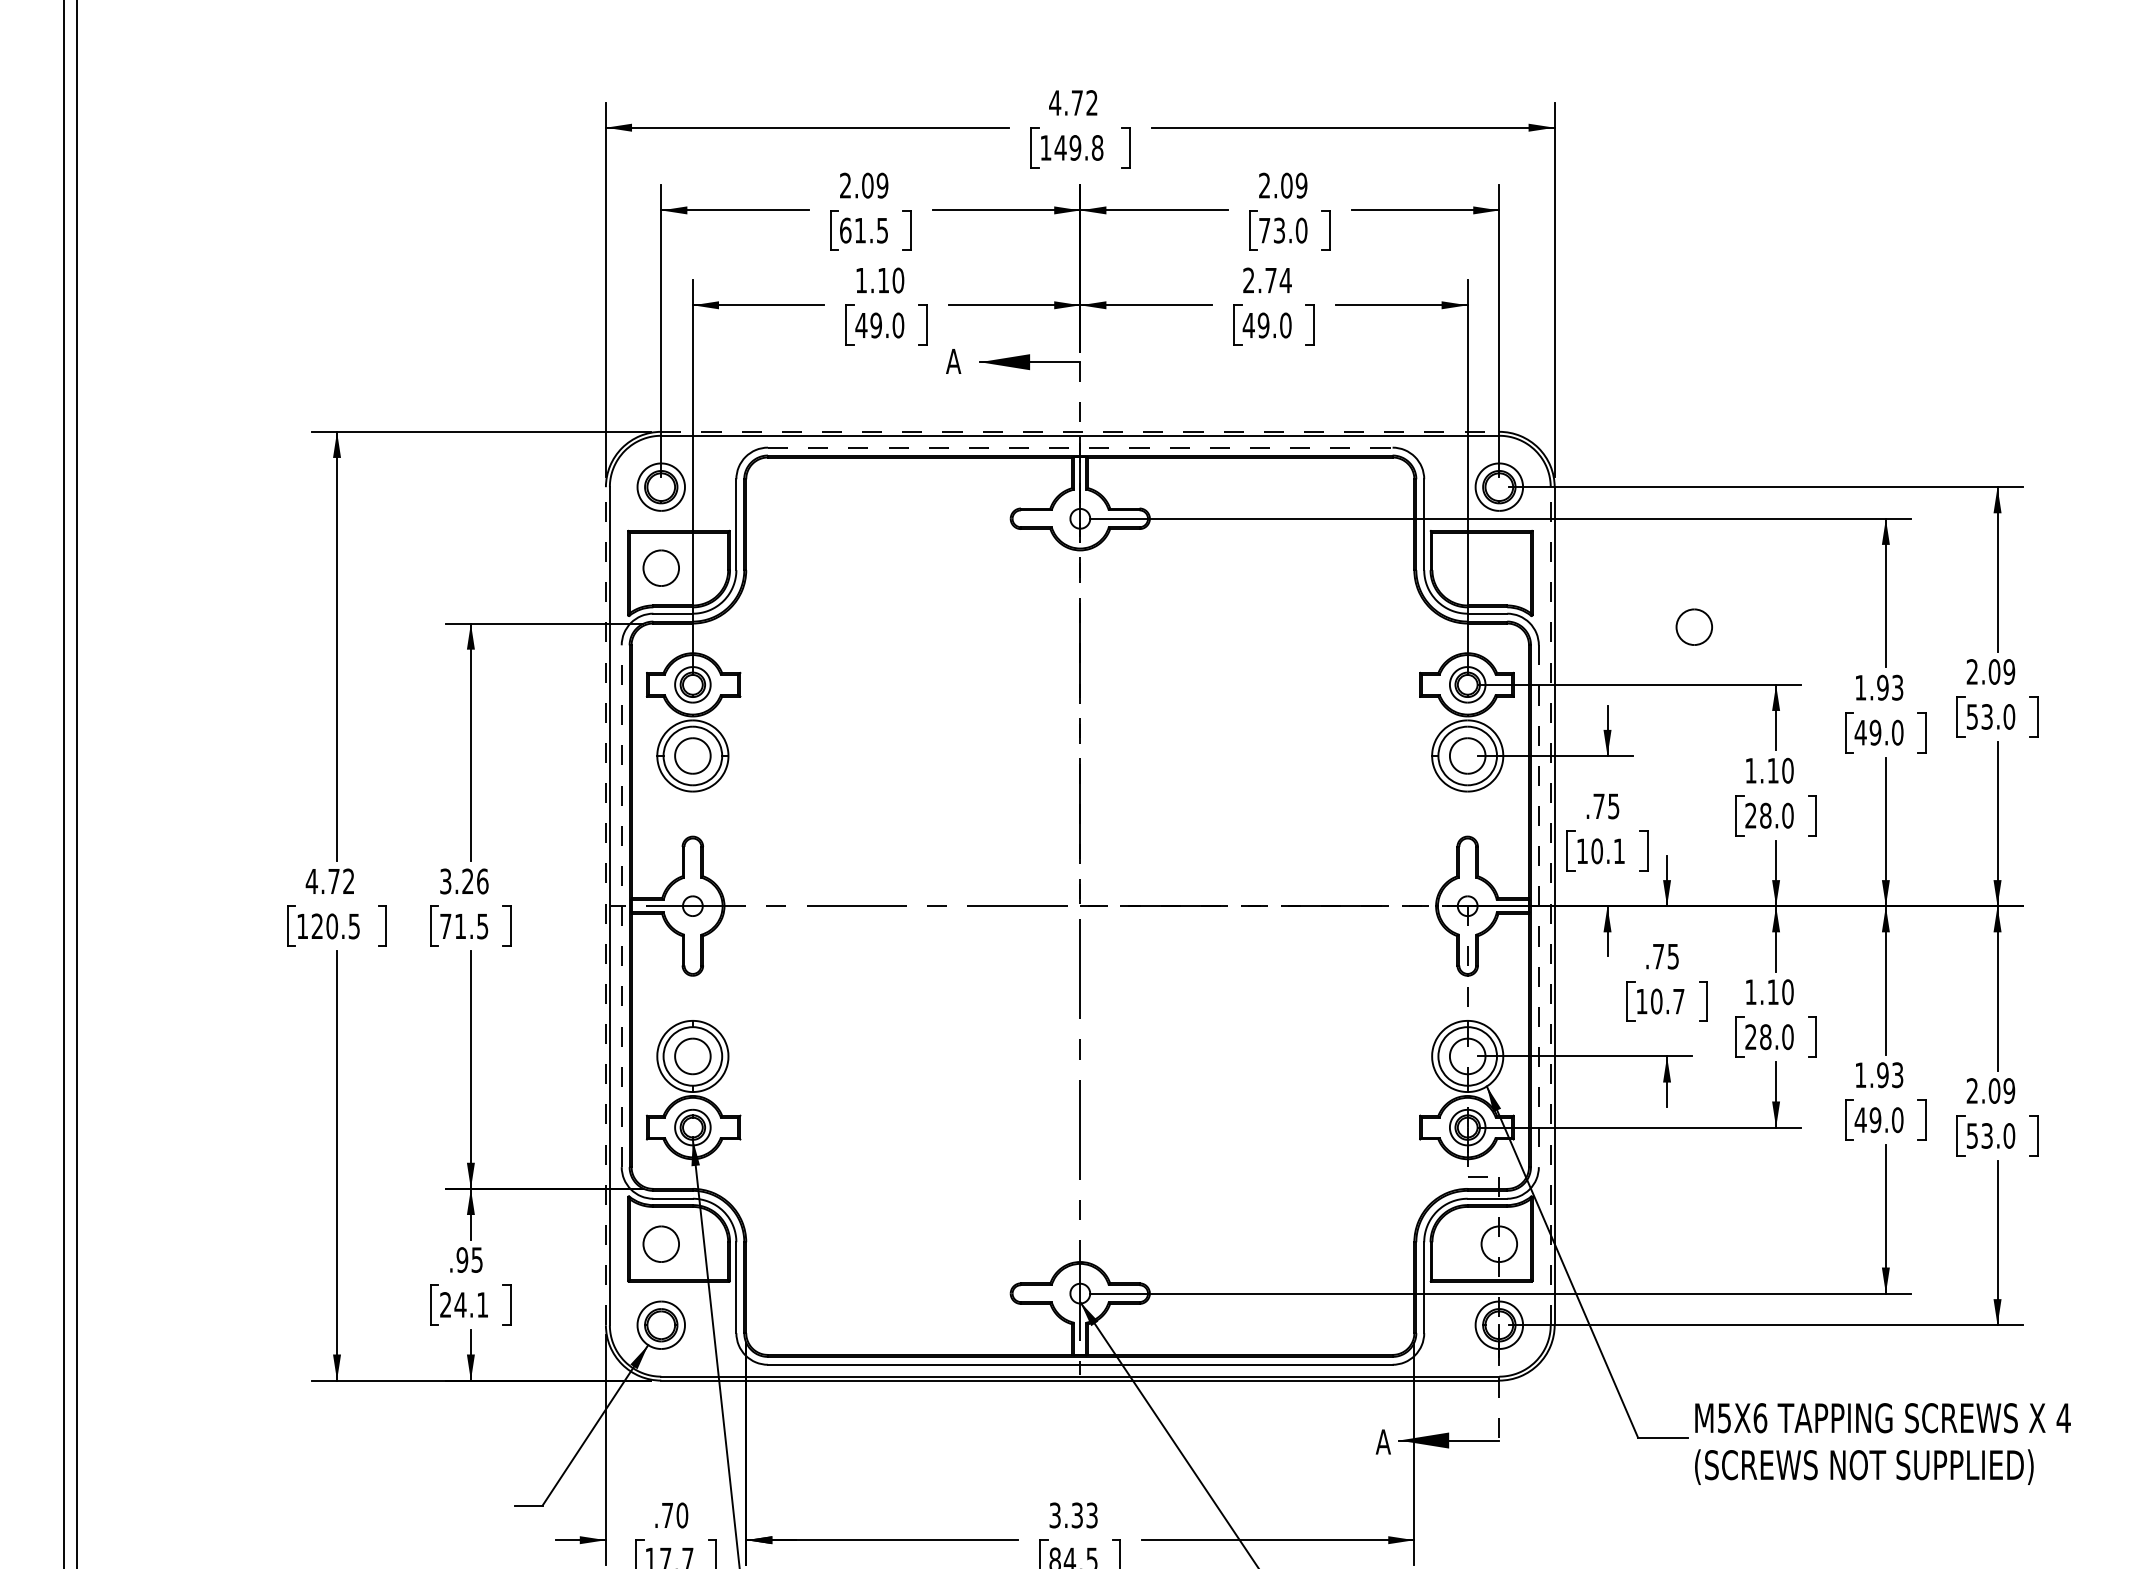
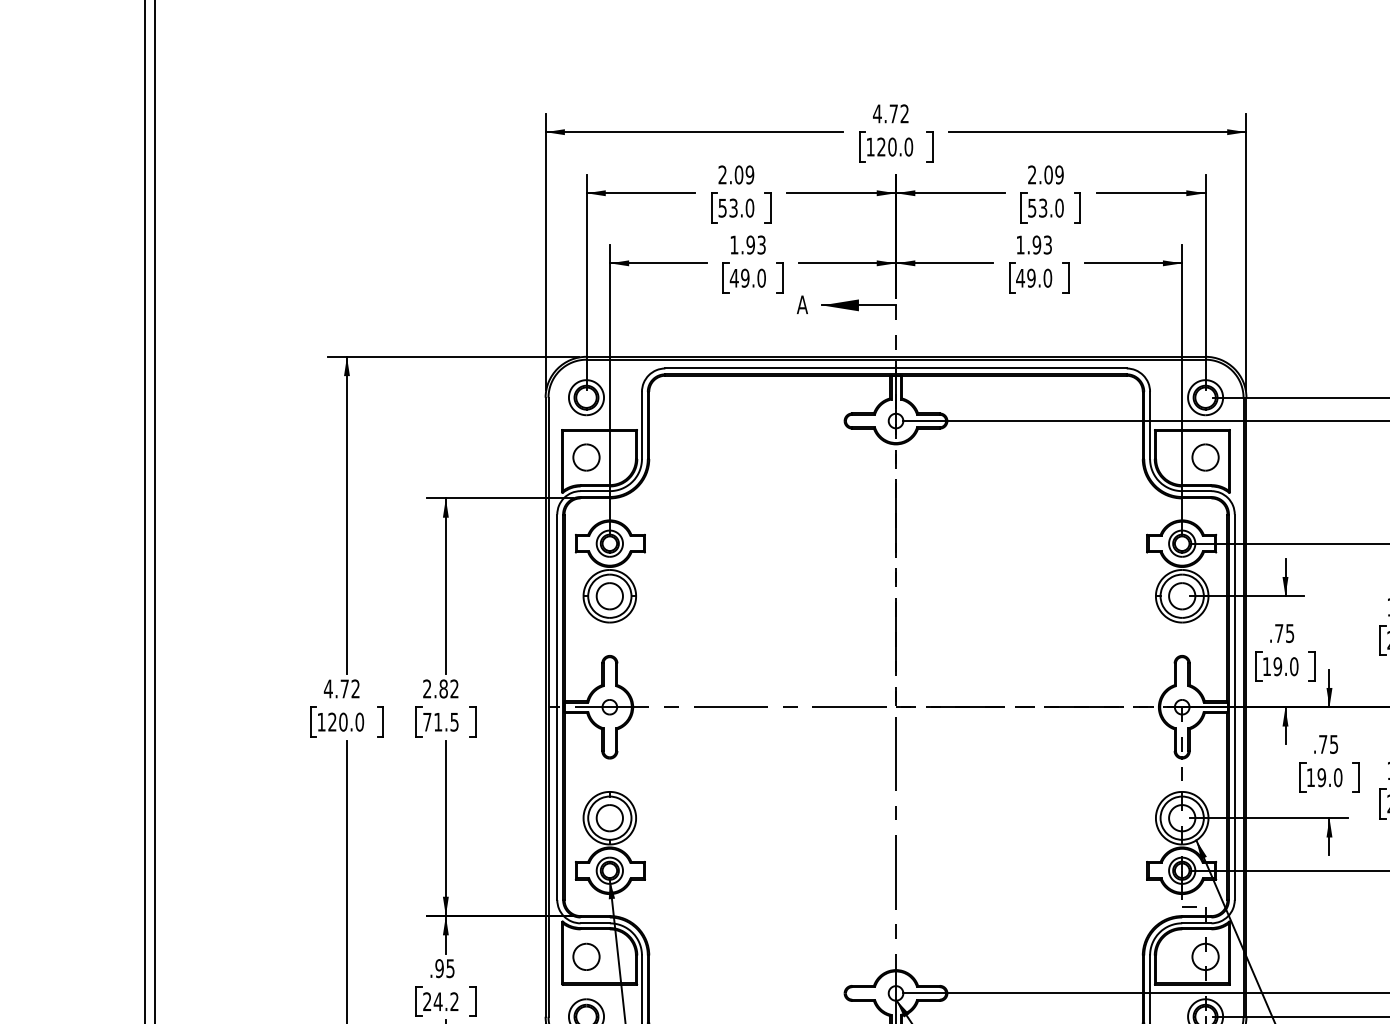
text: (1078, 147) -> (894, 146), 149.8 -> 120.0
text: (864, 230) -> (736, 208), 61.5 -> 53.0
text: (1264, 230) -> (1032, 208), 73.0 -> 53.0
text: (890, 280) -> (755, 245), 1.10 -> 1.93
text: (1267, 280) -> (1034, 245), 2.74 -> 1.93
line: (1080, 431) -> (896, 356), dashed -> solid
line: (1080, 447) -> (896, 368), dashed -> solid
part: (1693, 626) -> (1204, 457), moved
text: (1608, 851) -> (1286, 666), 10.1 -> 19.0
text: (464, 881) -> (441, 688), 3.26 -> 2.82
line: (605, 905) -> (545, 706), dashed -> solid
line: (1550, 905) -> (1243, 706), dashed -> solid
line: (621, 906) -> (557, 707), dashed -> solid
line: (1538, 906) -> (1234, 707), dashed -> solid
text: (354, 926) -> (359, 722), 120.5 -> 120.0
text: (1667, 1001) -> (1329, 777), 10.7 -> 19.0
text: (482, 1304) -> (454, 1001), 24.1 -> 24.2

